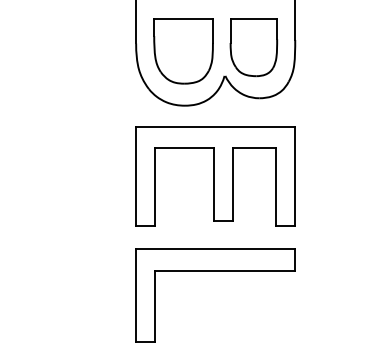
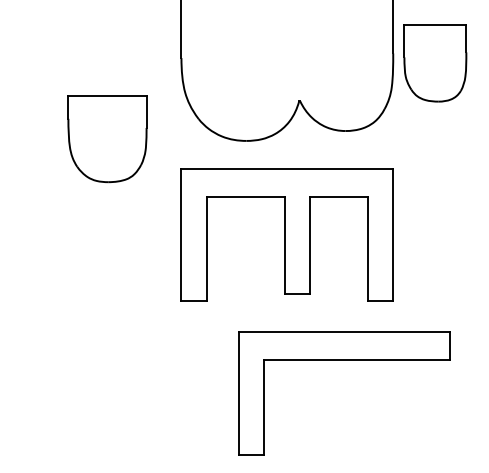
part: (253, 47) -> (434, 63), moved
part: (183, 51) -> (107, 139), moved
part: (215, 271) -> (344, 361), moved

